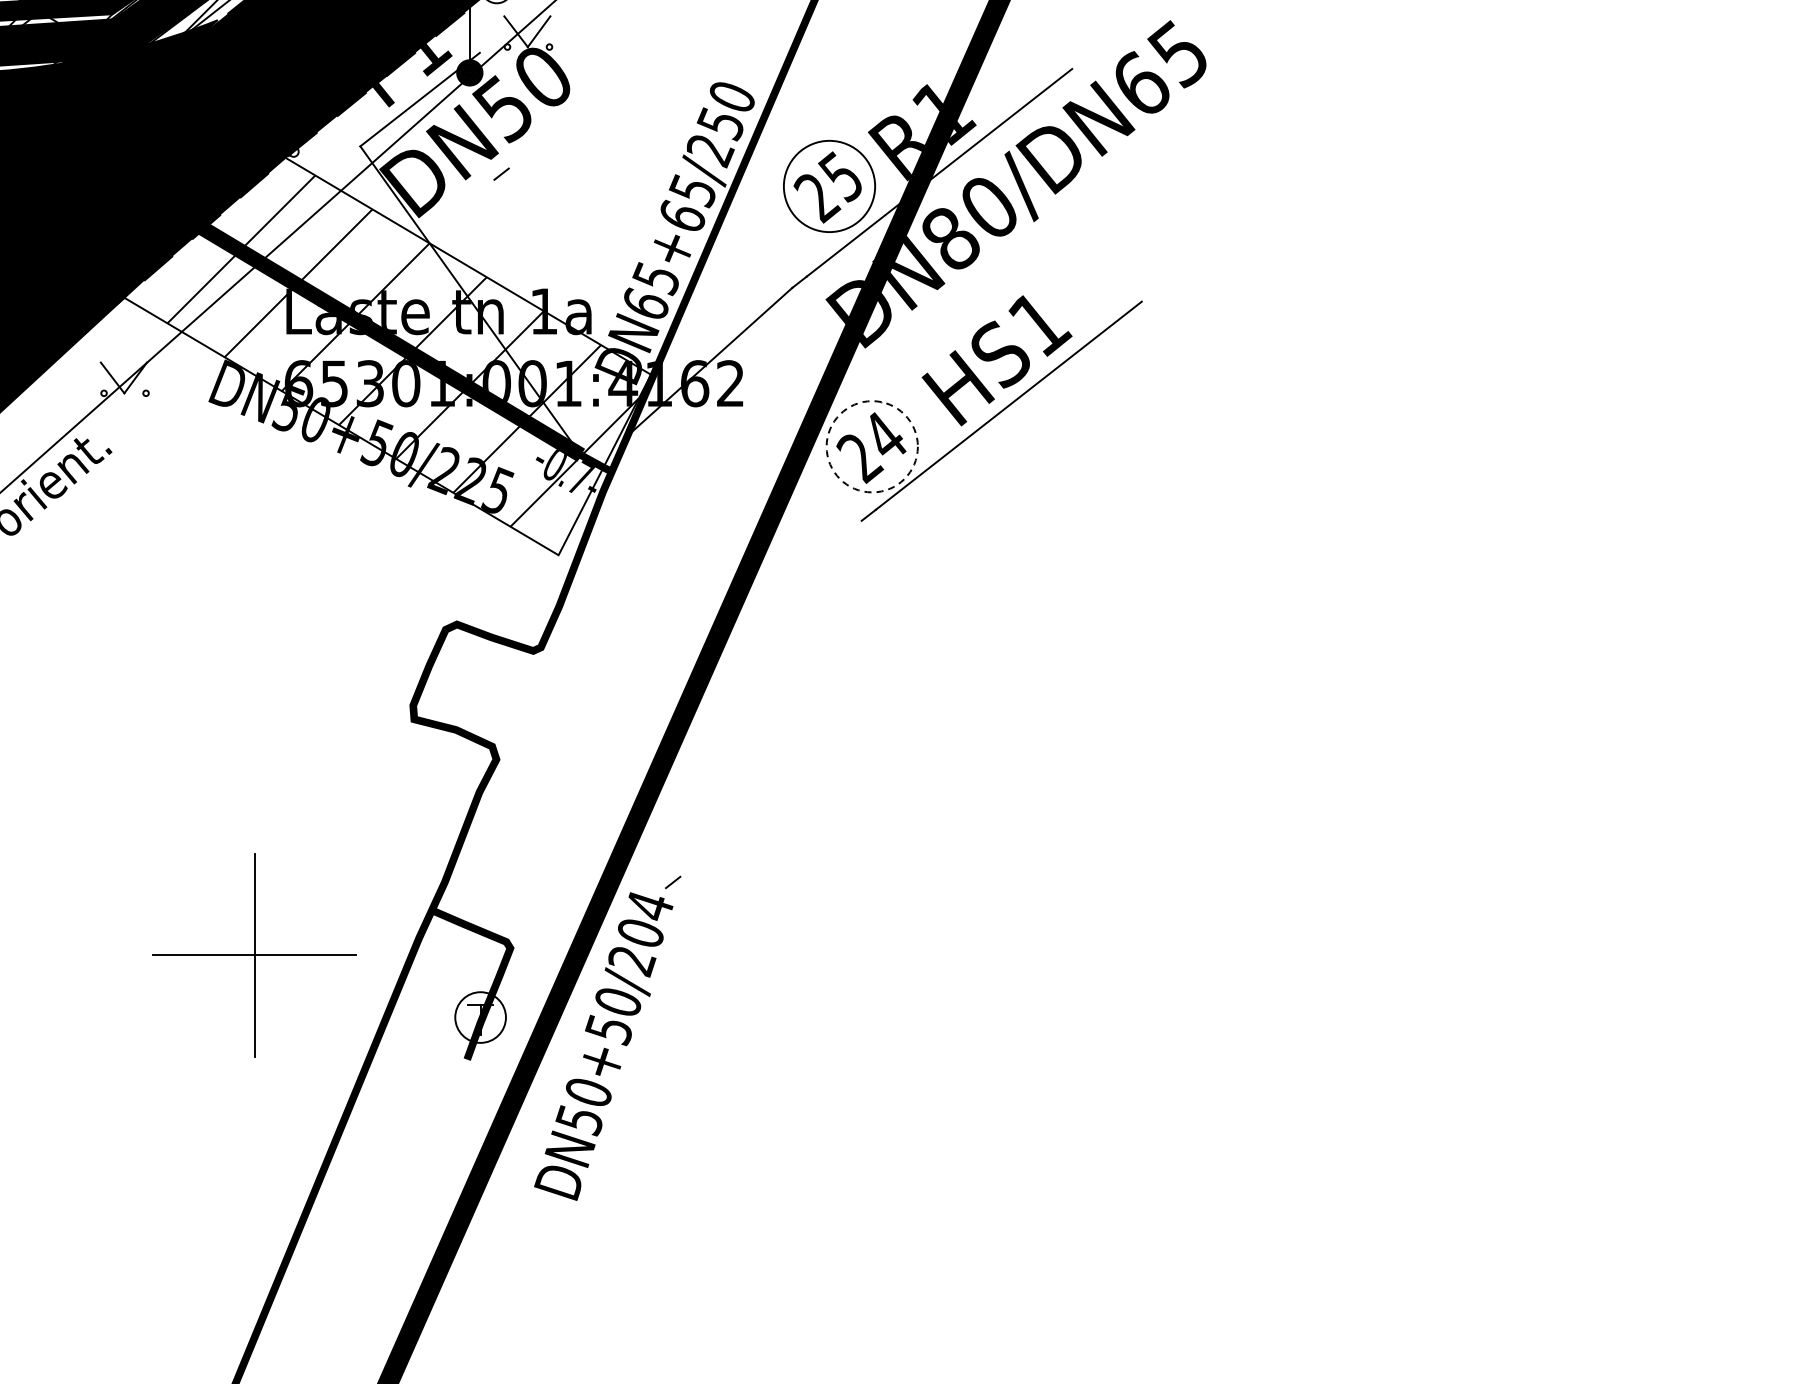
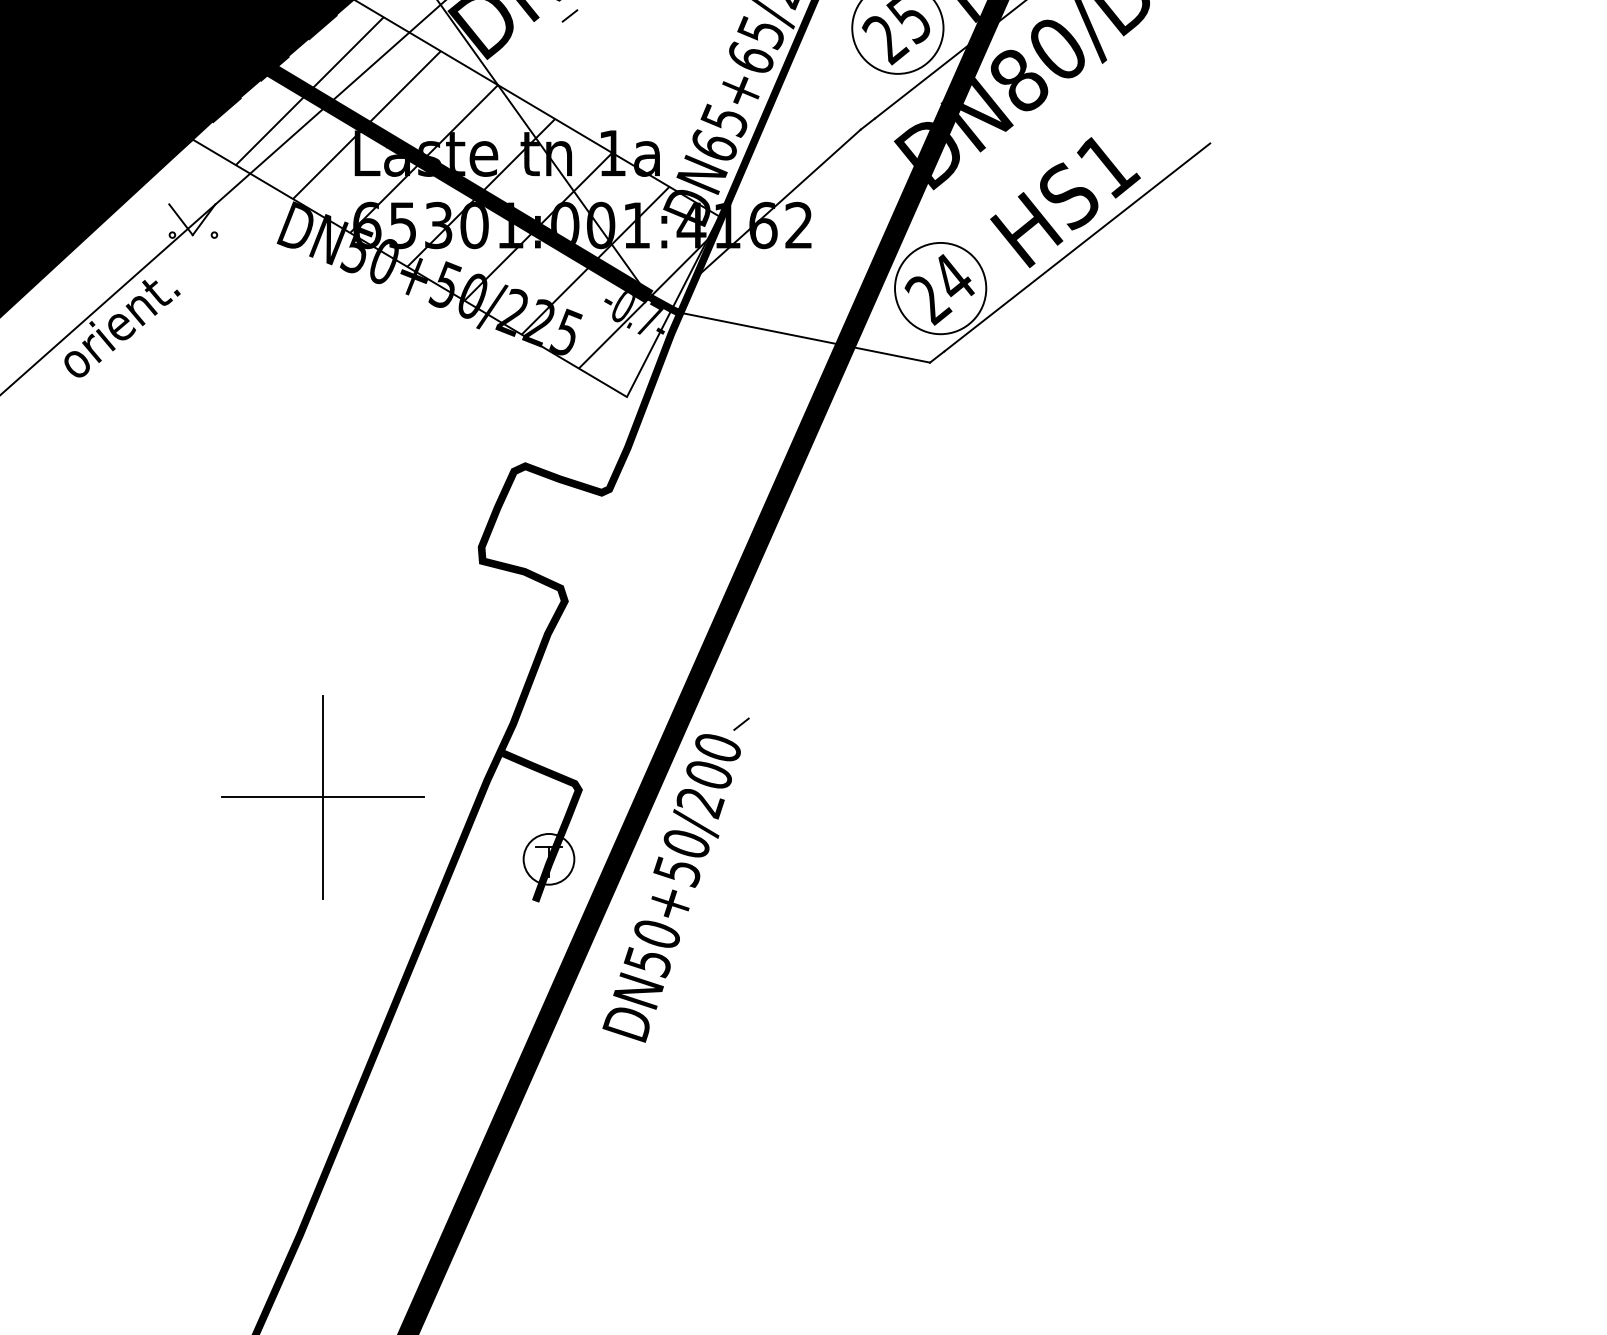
circle: (871, 446) -> (939, 288), dashed -> solid
line: (737, 495) -> (805, 337), added
text: (649, 906) -> (717, 748), DN50+50/204 -> DN50+50/200

